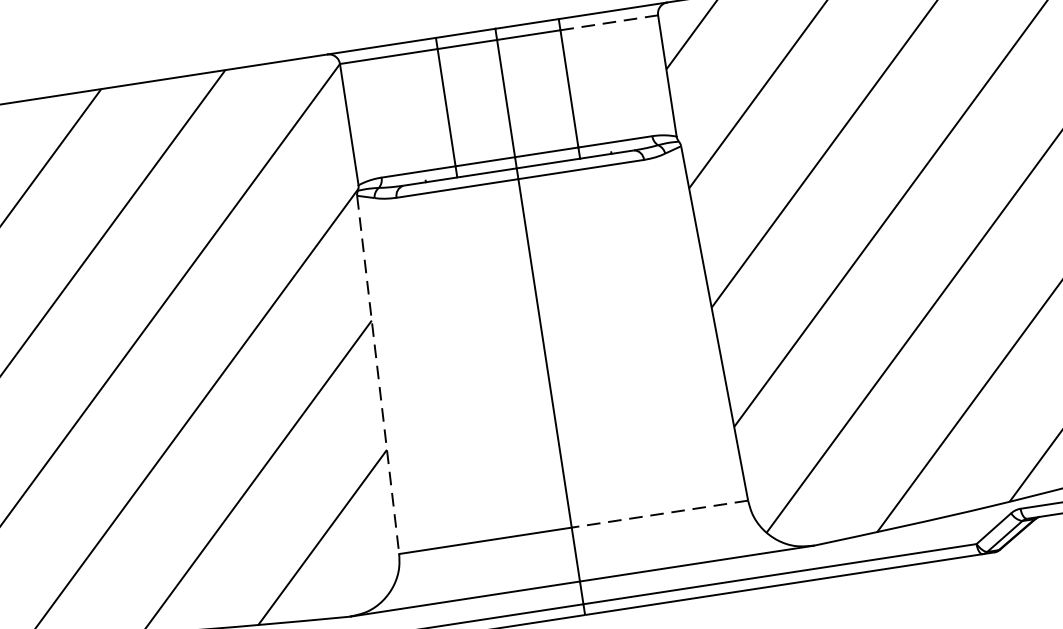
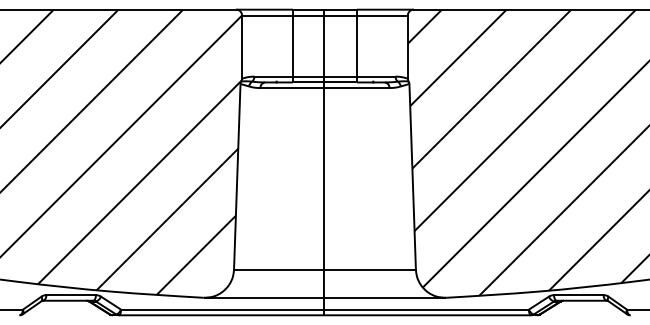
line: (609, 22) -> (382, 15), dashed -> solid
line: (378, 376) -> (237, 177), dashed -> solid
line: (659, 513) -> (369, 269), dashed -> solid

